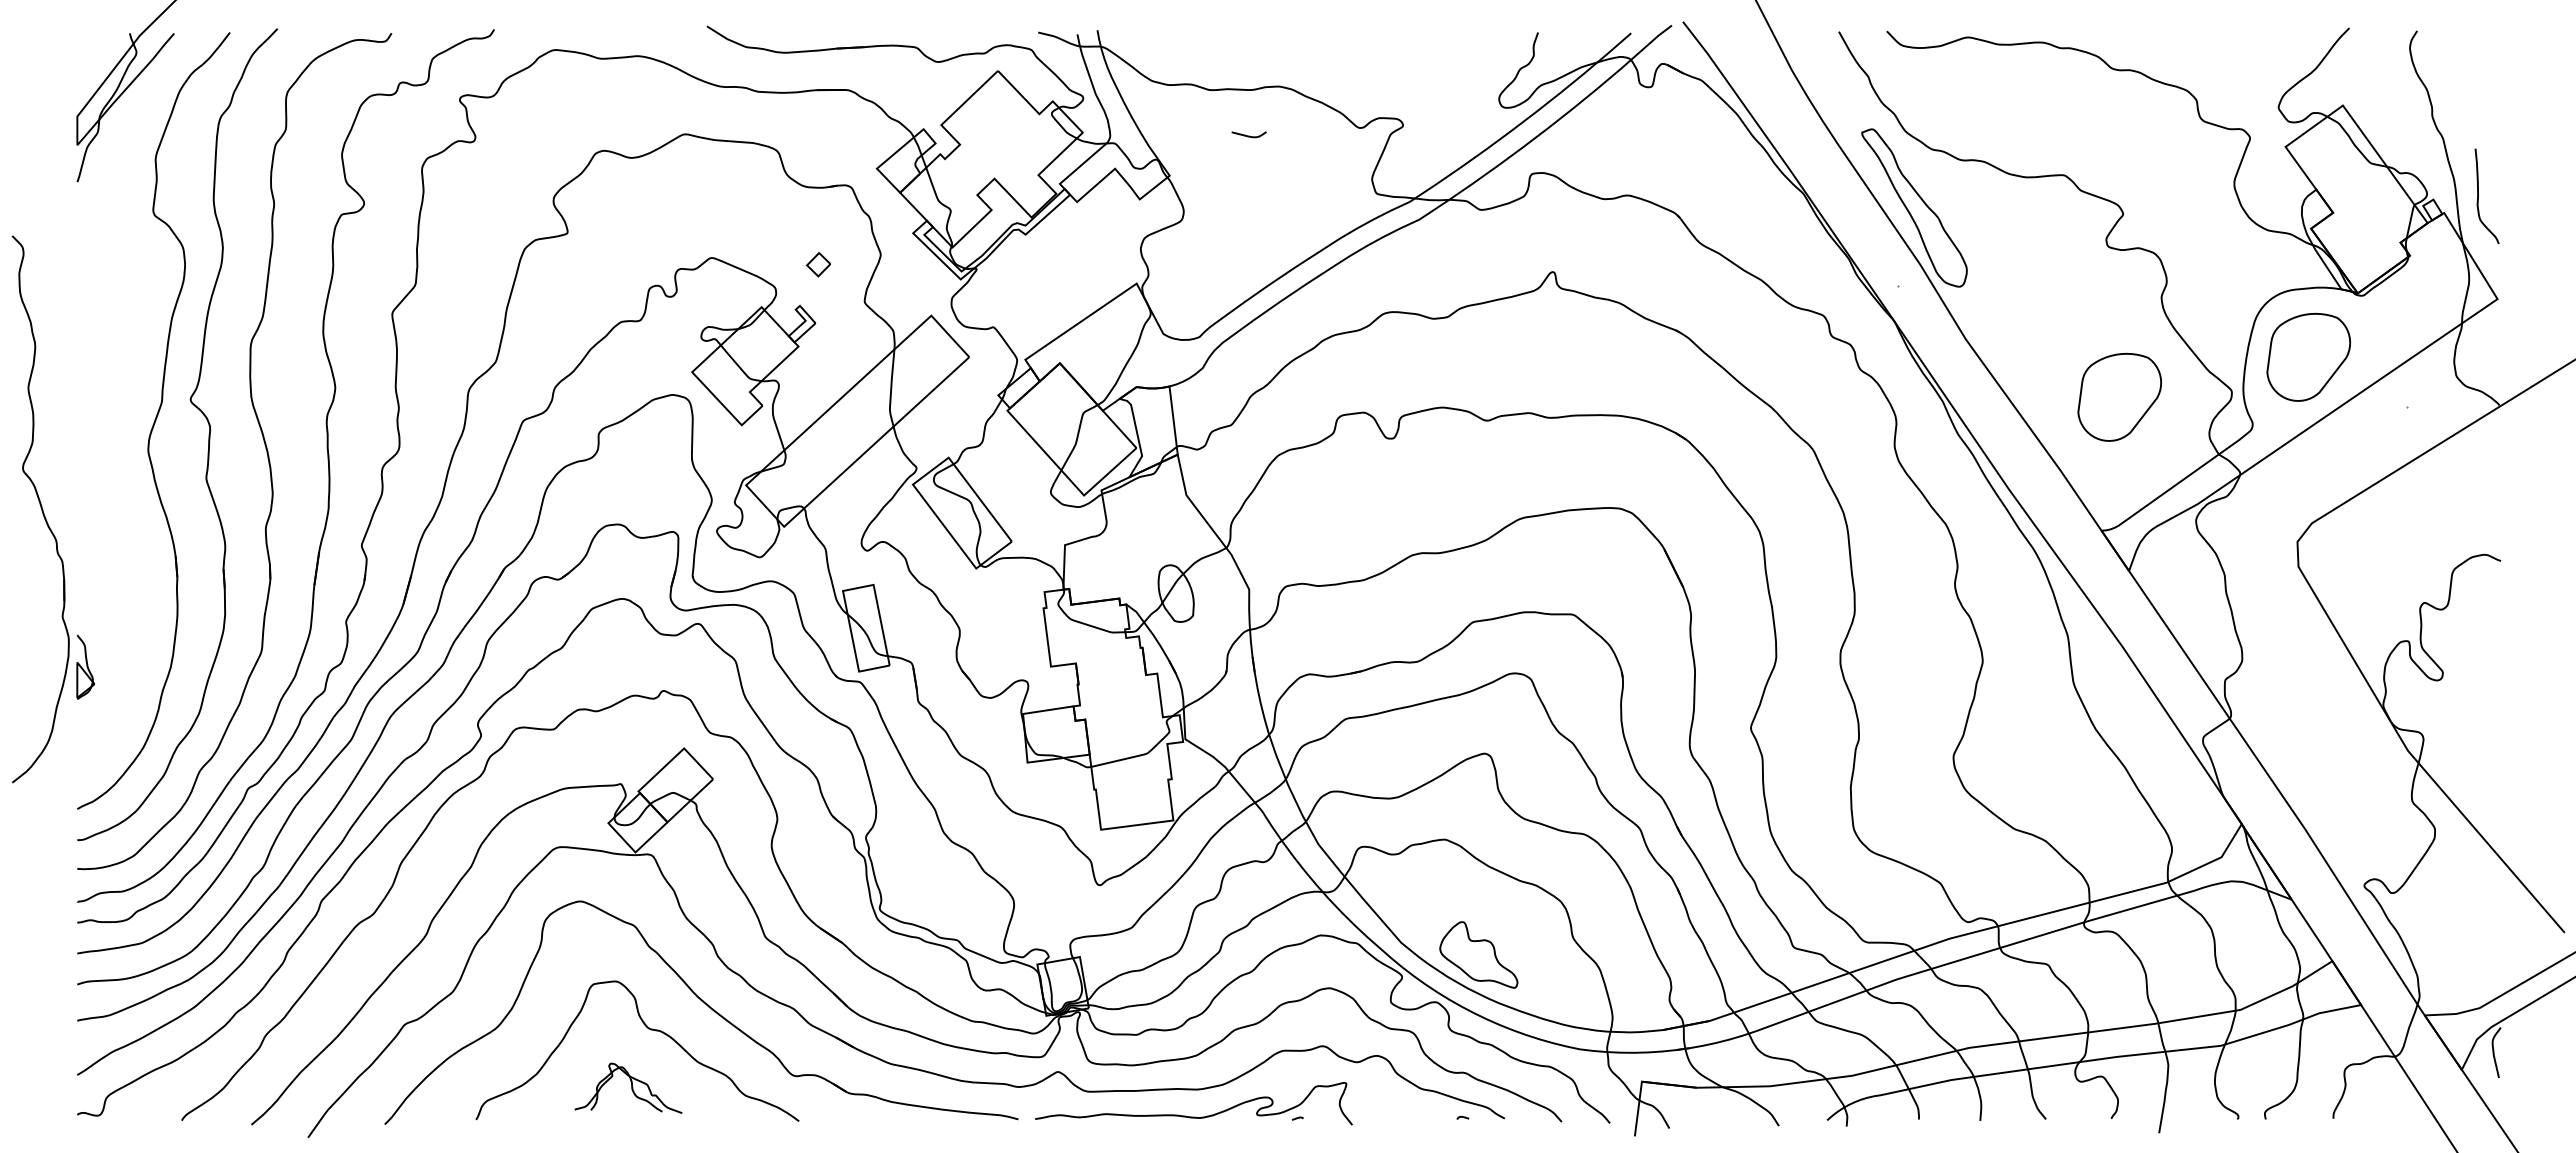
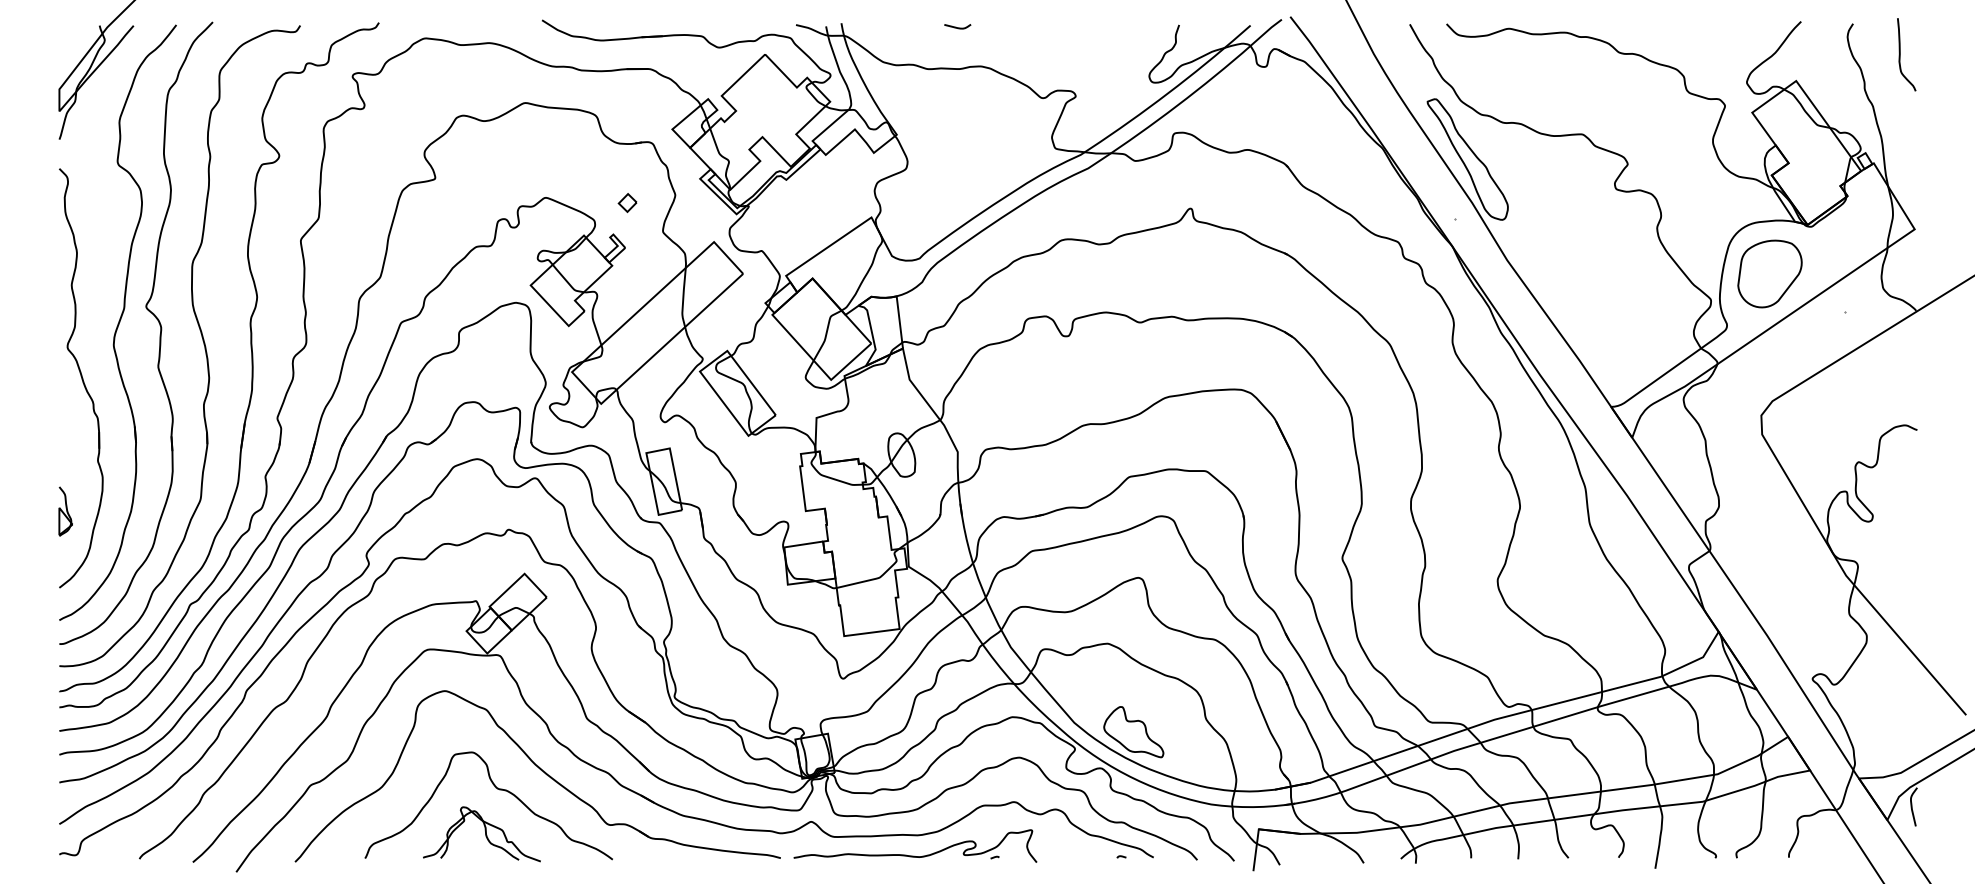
curve: (1248, 135) -> (957, 27), moved
curve: (2478, 196) -> (1900, 54), moved
part: (2119, 396) -> (1624, 304), removed
part: (40, 509) -> (80, 378), moved
part: (628, 1088) -> (481, 834), size x1.43

